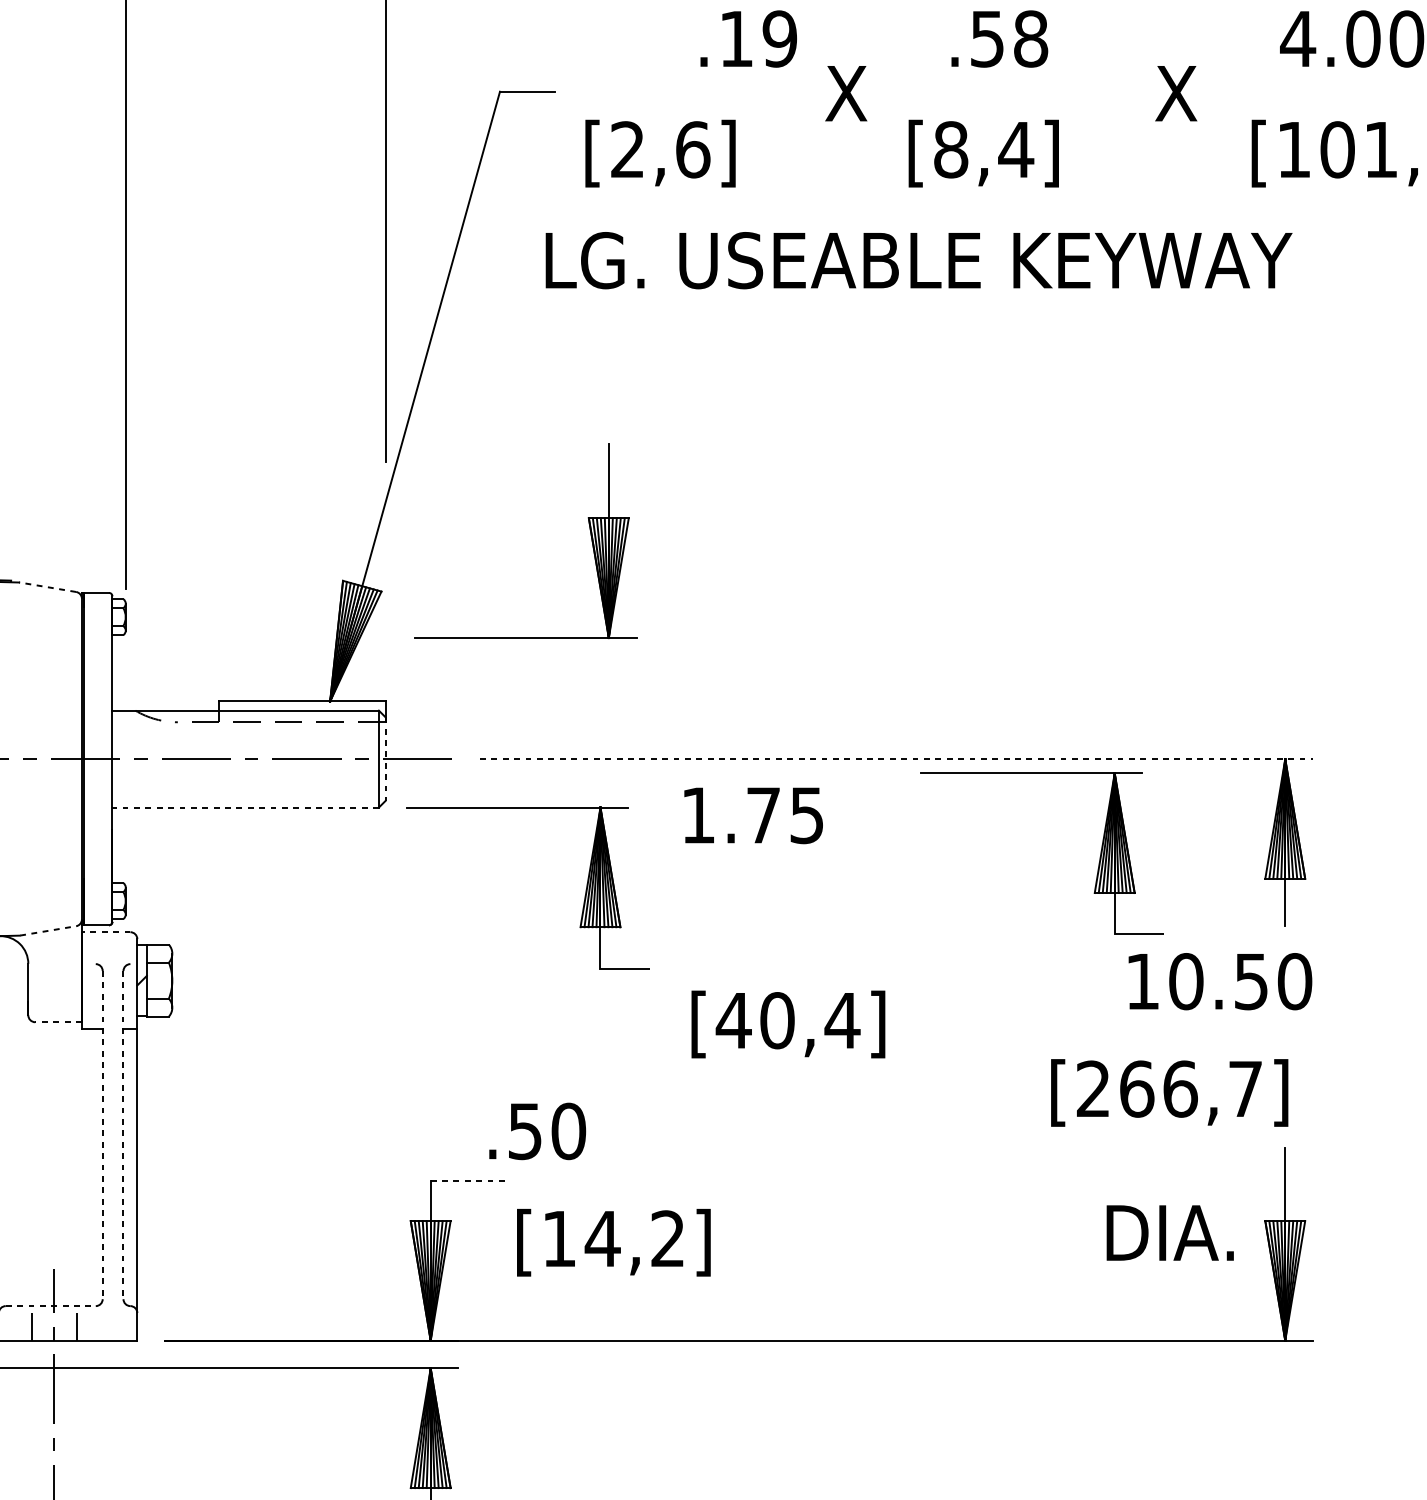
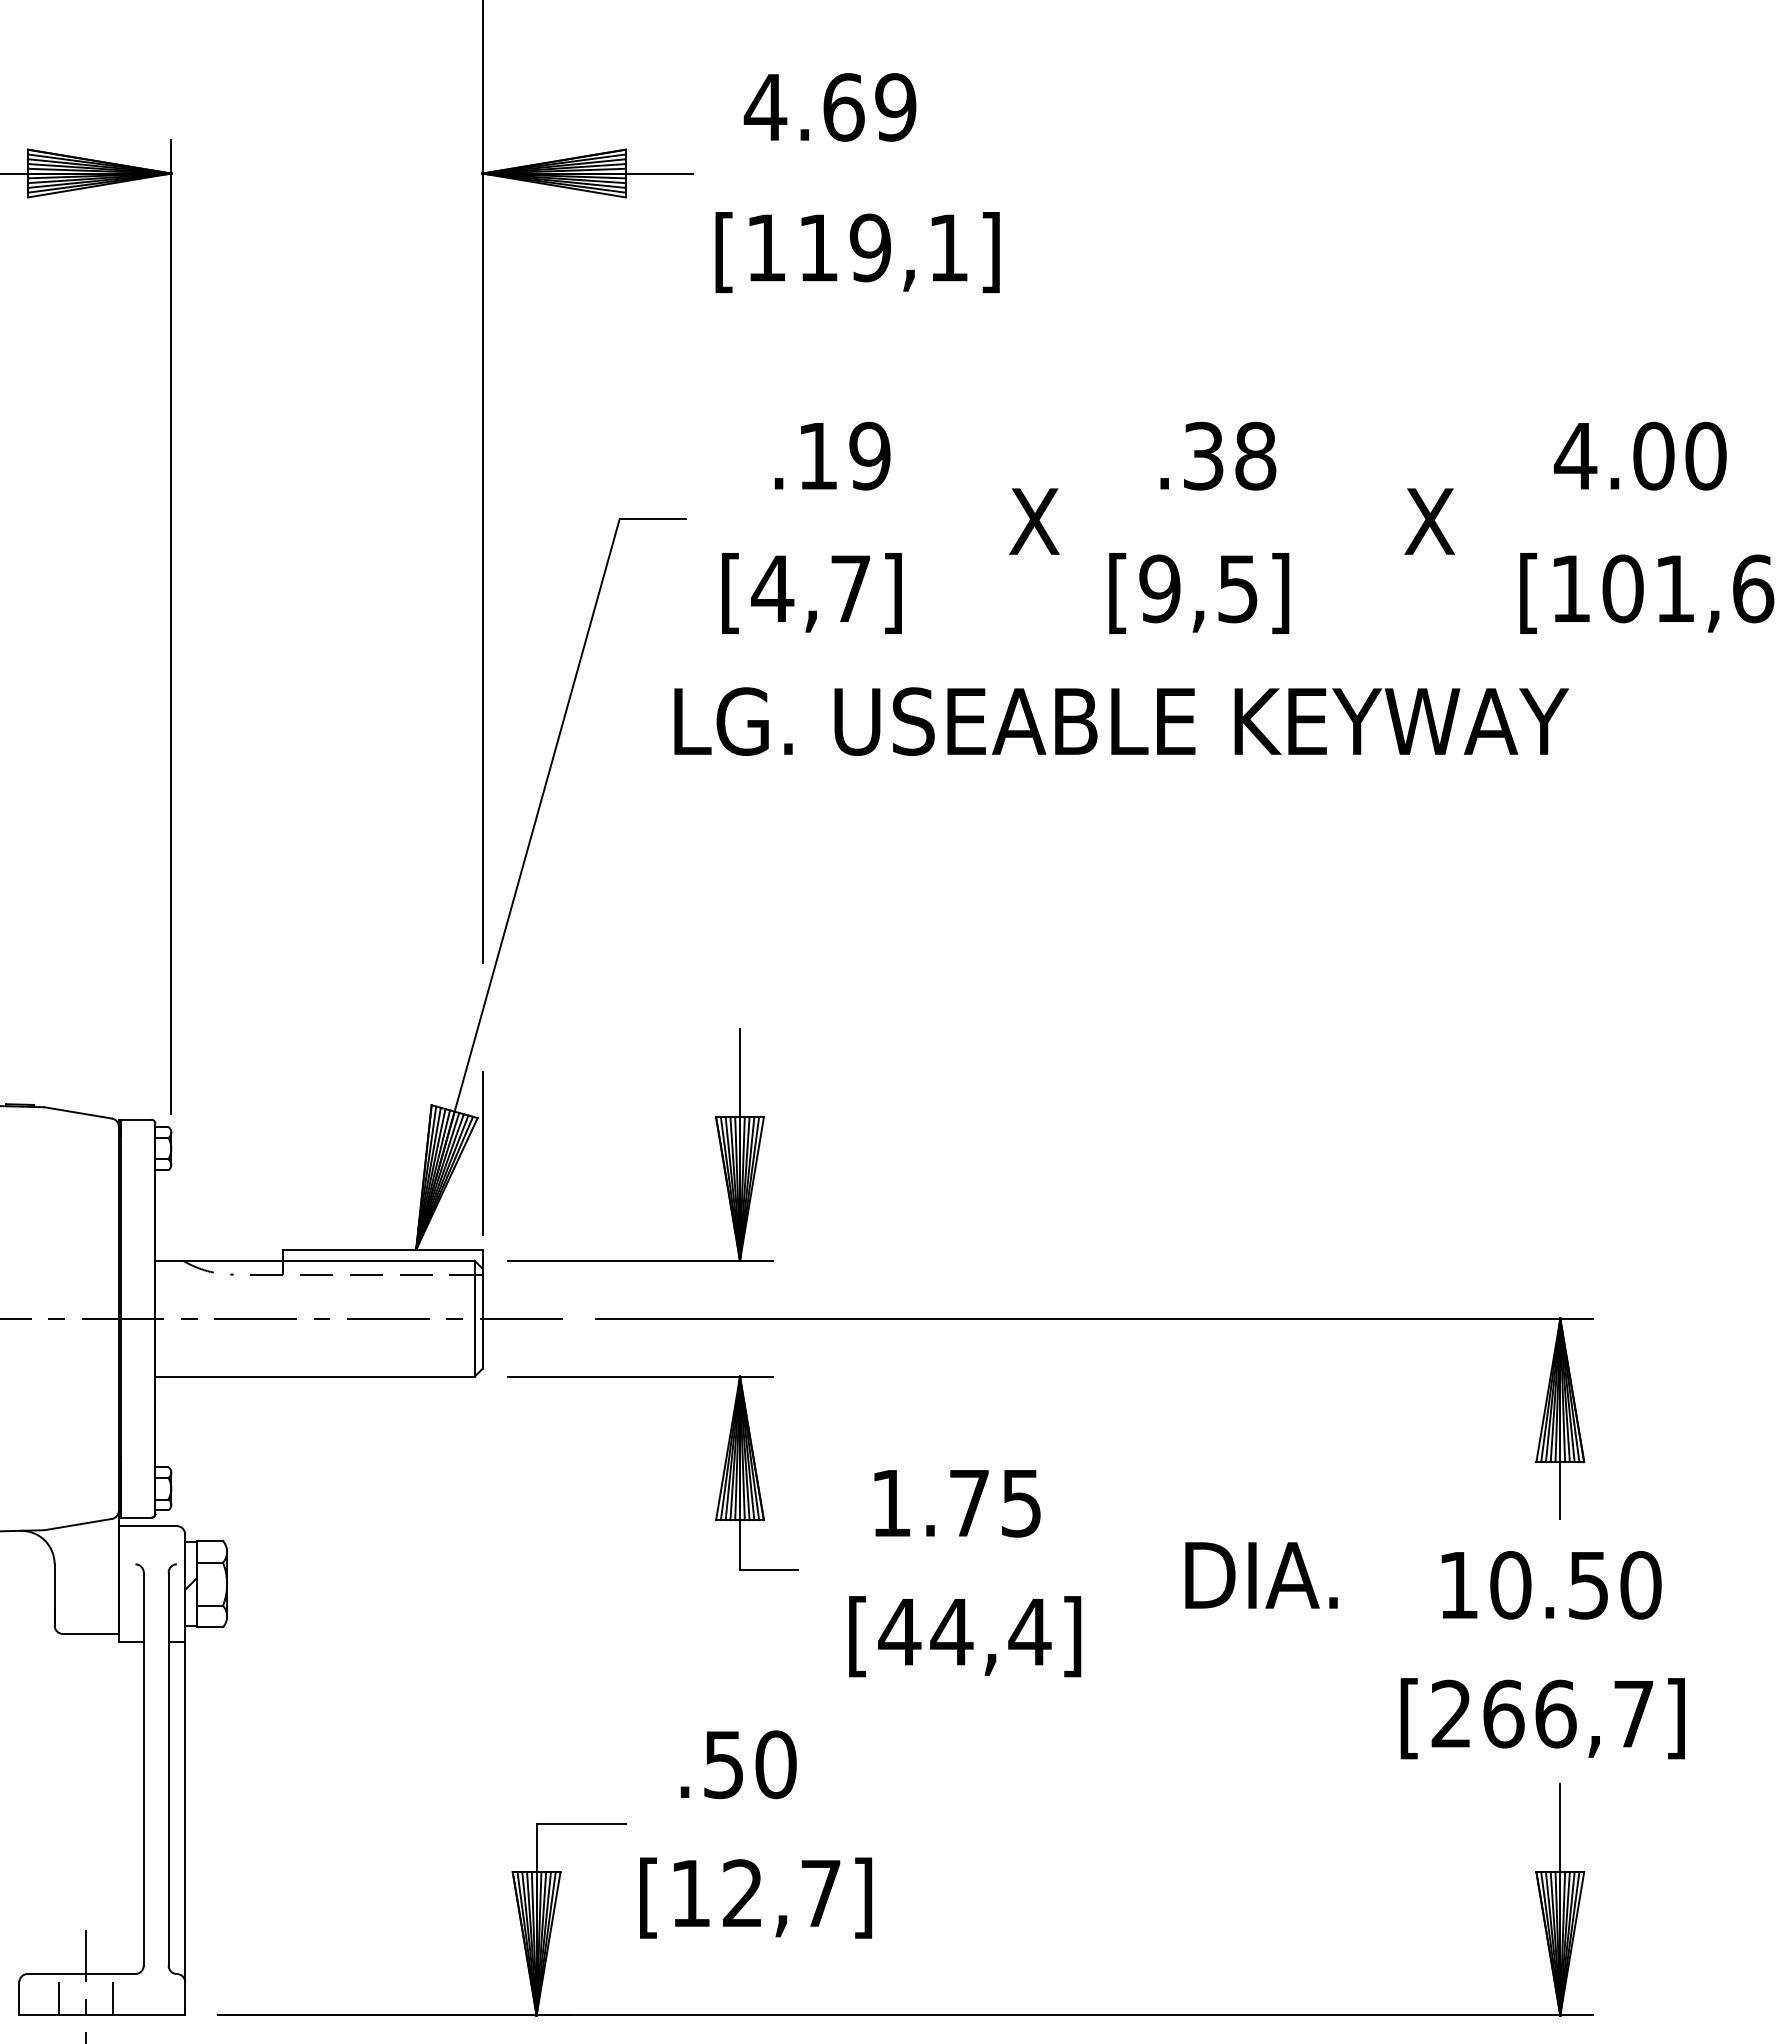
text: (748, 38) -> (832, 455), moved
text: (987, 38) -> (1203, 455), .58 -> .38
text: (659, 149) -> (810, 588), [2,6] -> [4,7]
text: (984, 149) -> (1199, 588), [8,4] -> [9,5]
part: (590, 531) -> (717, 1133), moved
line: (48, 586) -> (78, 1112), dashed -> solid
line: (385, 621) -> (482, 1153), added
line: (896, 758) -> (1094, 1318), dashed -> solid
line: (385, 759) -> (482, 1319), dashed -> solid
line: (246, 807) -> (315, 1376), dashed -> solid
text: (753, 815) -> (957, 1503), moved
part: (1098, 864) -> (1336, 1445), removed
line: (48, 930) -> (78, 1524), dashed -> solid
line: (105, 932) -> (147, 1526), dashed -> solid
text: (1220, 981) -> (1551, 1585), moved
text: (777, 1020) -> (951, 1631), [40,4] -> [44,4]
line: (58, 1021) -> (90, 1633), dashed -> solid
text: (1169, 1092) -> (1542, 1718), moved
text: (537, 1131) -> (738, 1764), moved
line: (102, 1135) -> (143, 1769), dashed -> solid
line: (123, 1135) -> (168, 1769), dashed -> solid
line: (468, 1180) -> (581, 1823), dashed -> solid
text: (1170, 1233) -> (1261, 1575), moved
text: (634, 1238) -> (780, 1892), [14,2] -> [12,7]
line: (50, 1306) -> (81, 1974), dashed -> solid

